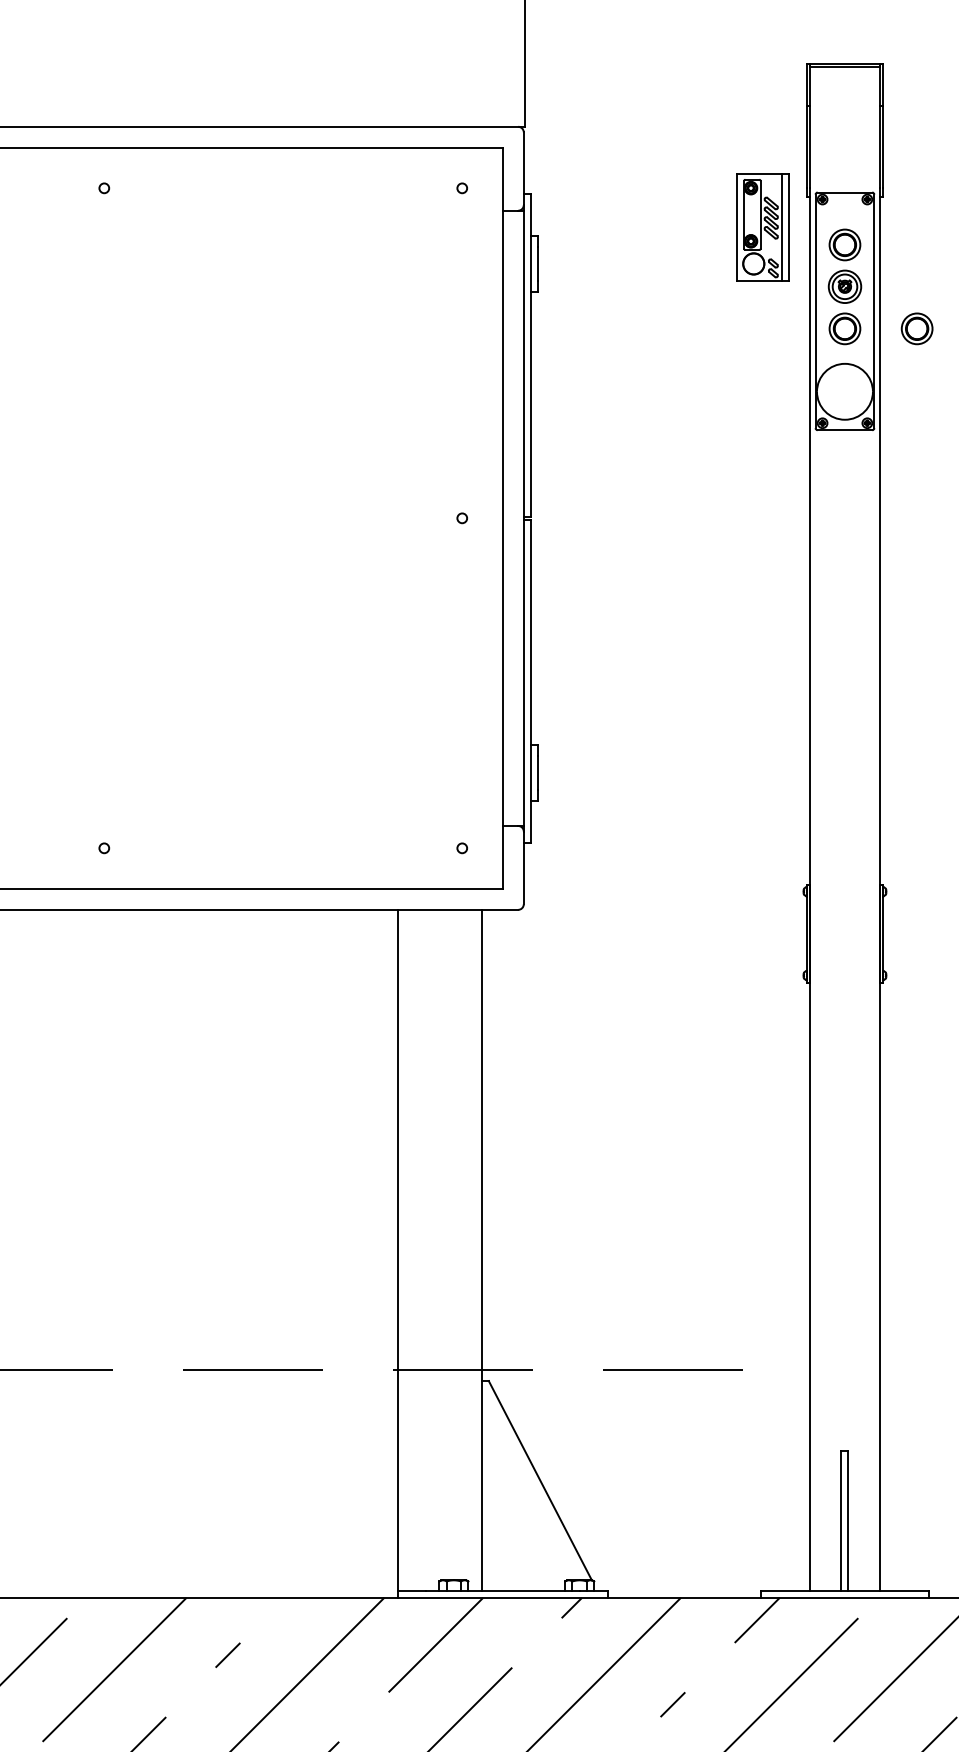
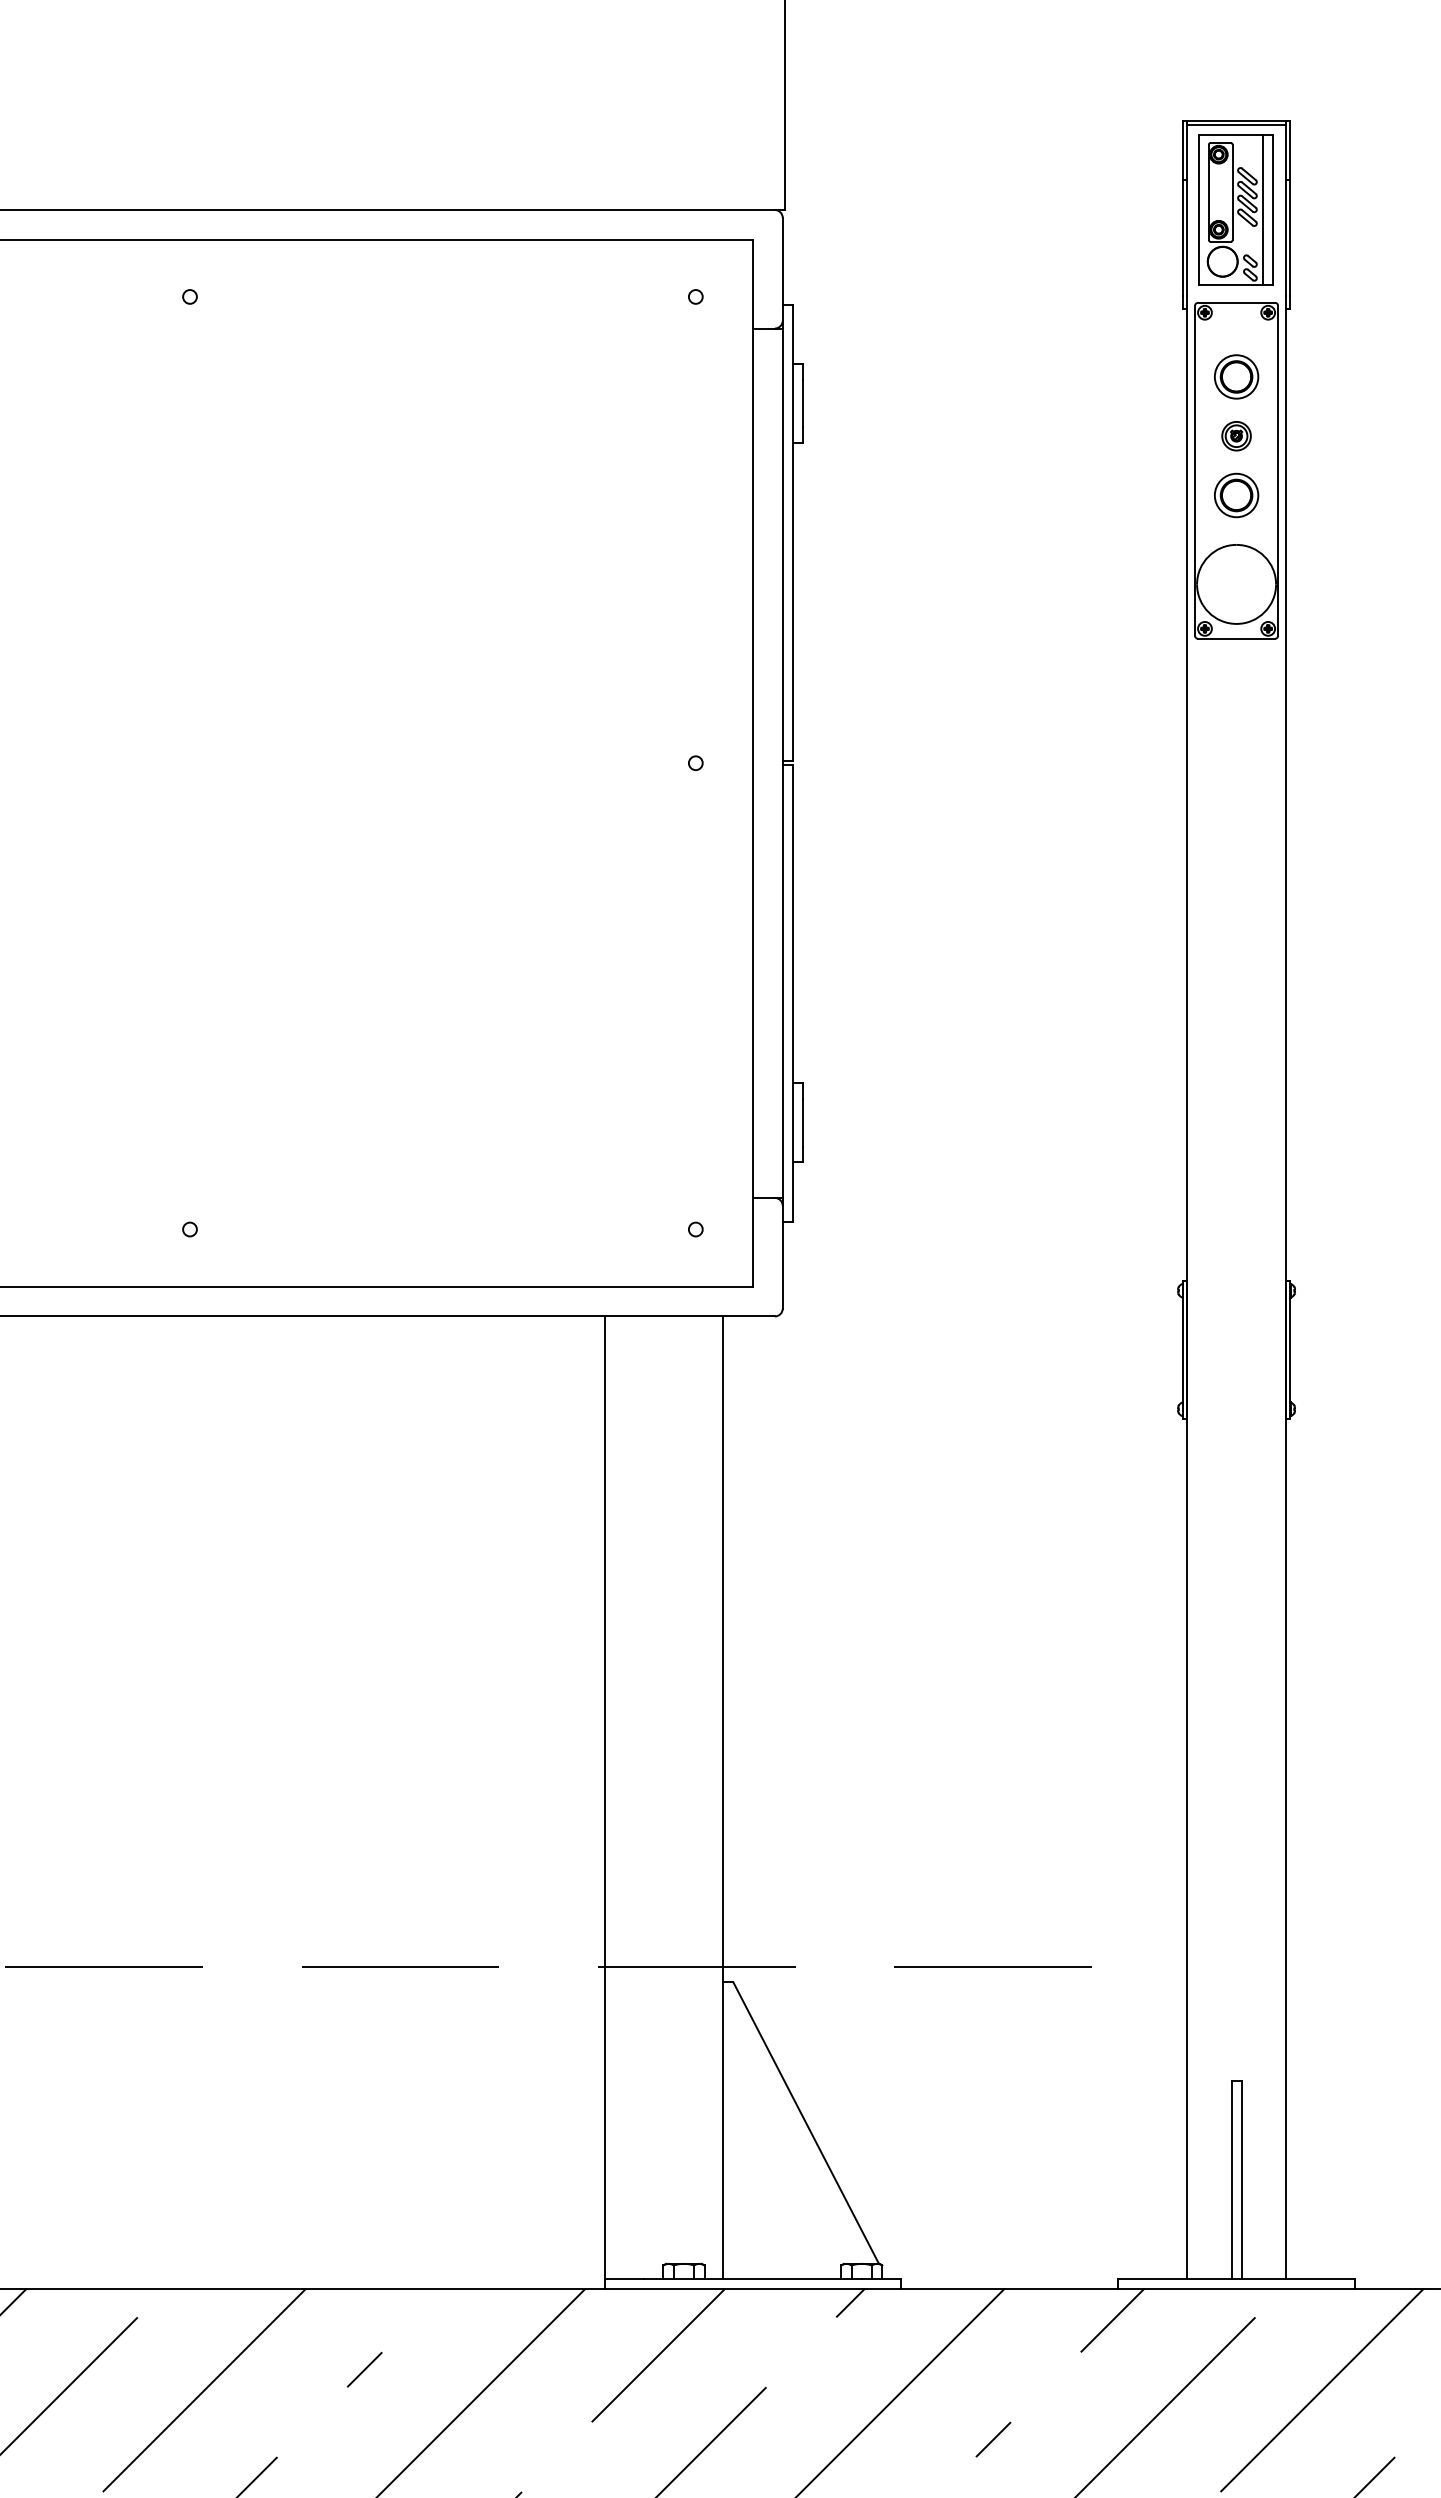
part: (762, 226) -> (1235, 209), moved
part: (844, 287) -> (1236, 436), size x0.62
part: (917, 328) -> (1338, 495), removed

